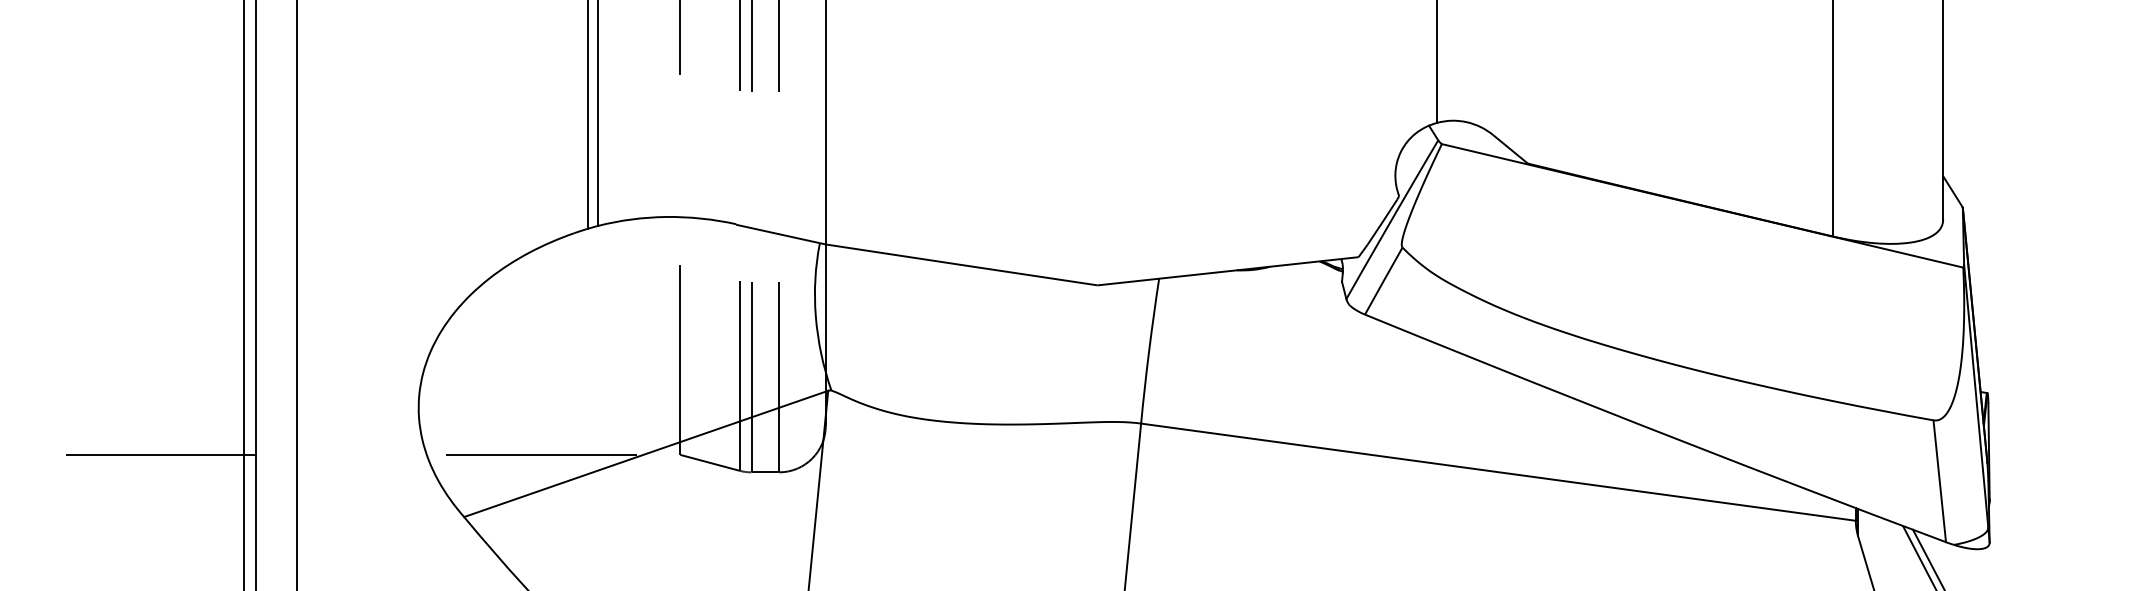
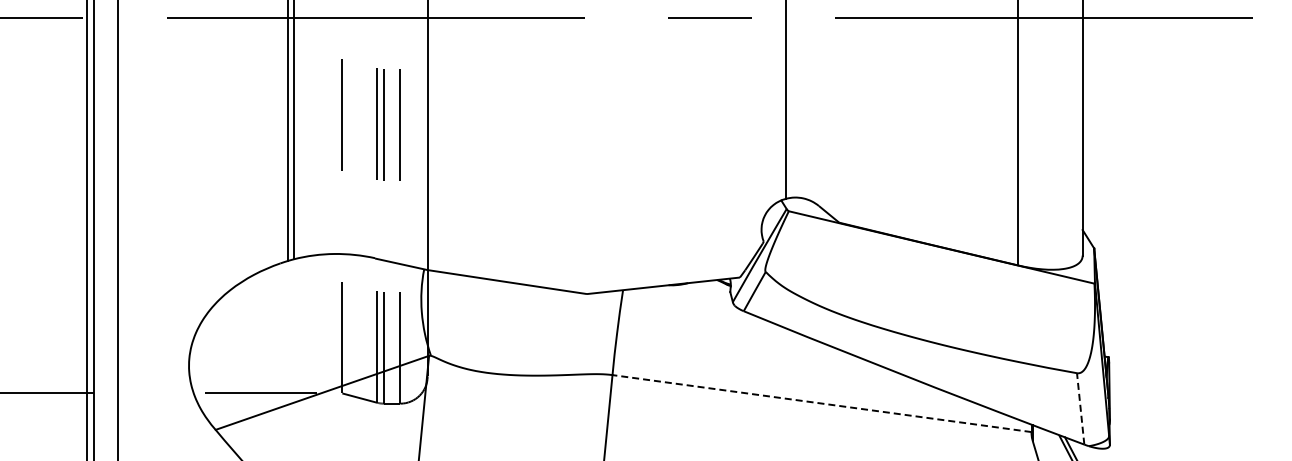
line: (1497, 472) -> (821, 403), solid -> dashed
line: (1939, 480) -> (1080, 408), solid -> dashed

